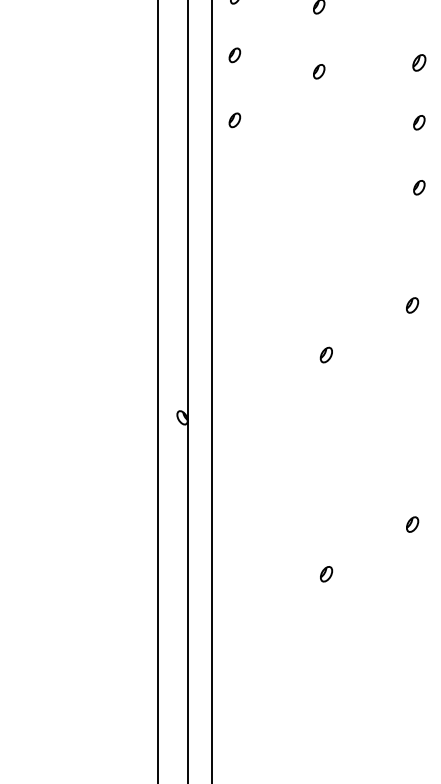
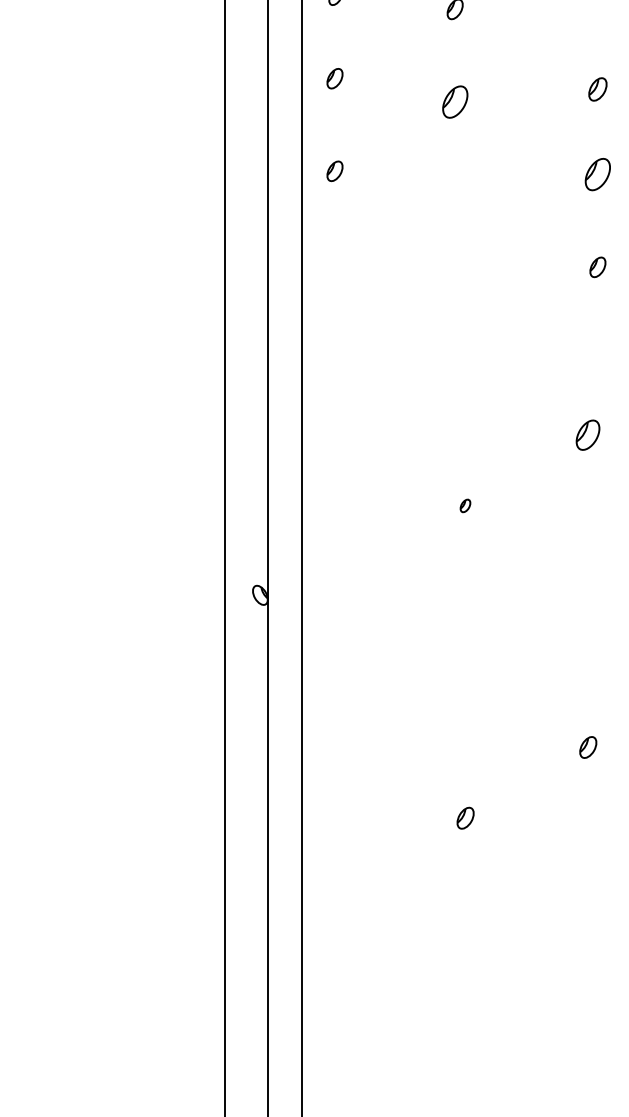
part: (318, 71) -> (454, 101), size x1.6
part: (419, 122) -> (597, 174), size x1.6
part: (412, 305) -> (588, 434), size x1.4
part: (326, 354) -> (465, 505), size x0.6

